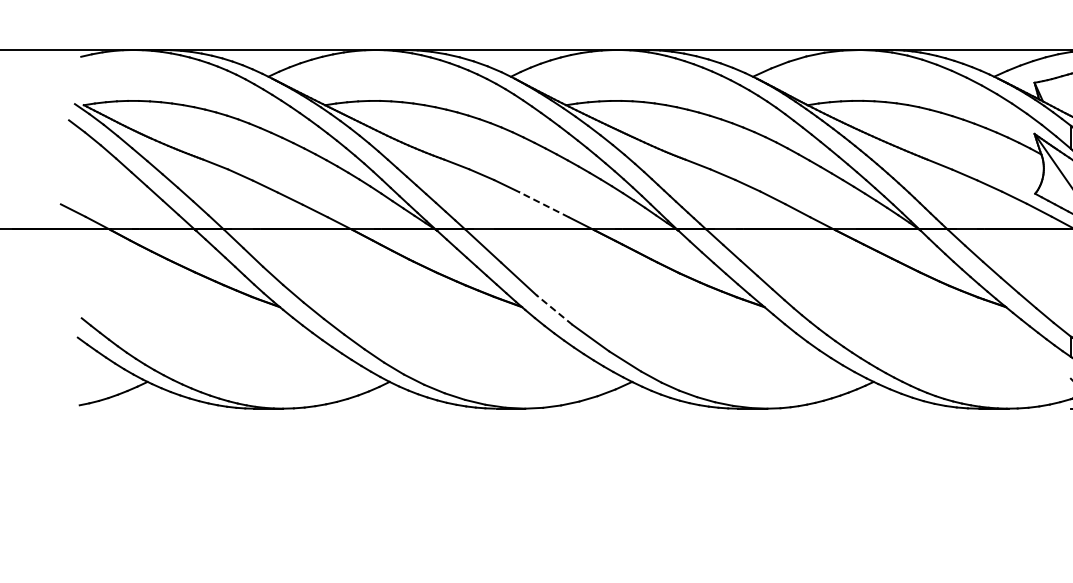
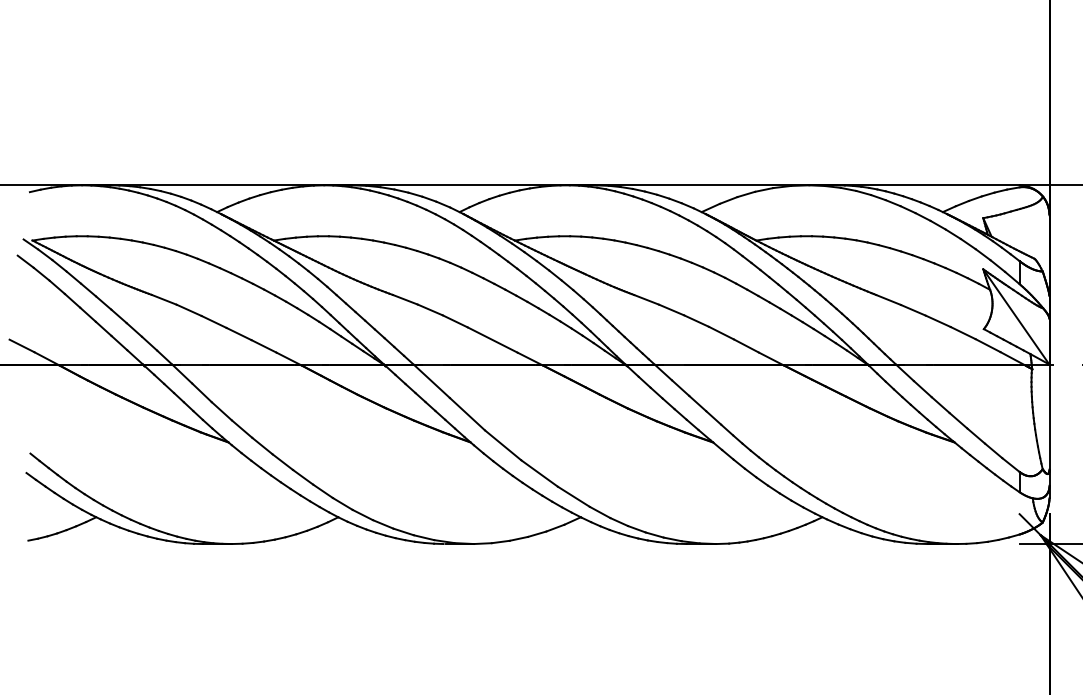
line: (543, 205) -> (492, 340), dashed -> solid
line: (553, 310) -> (502, 445), dashed -> solid

